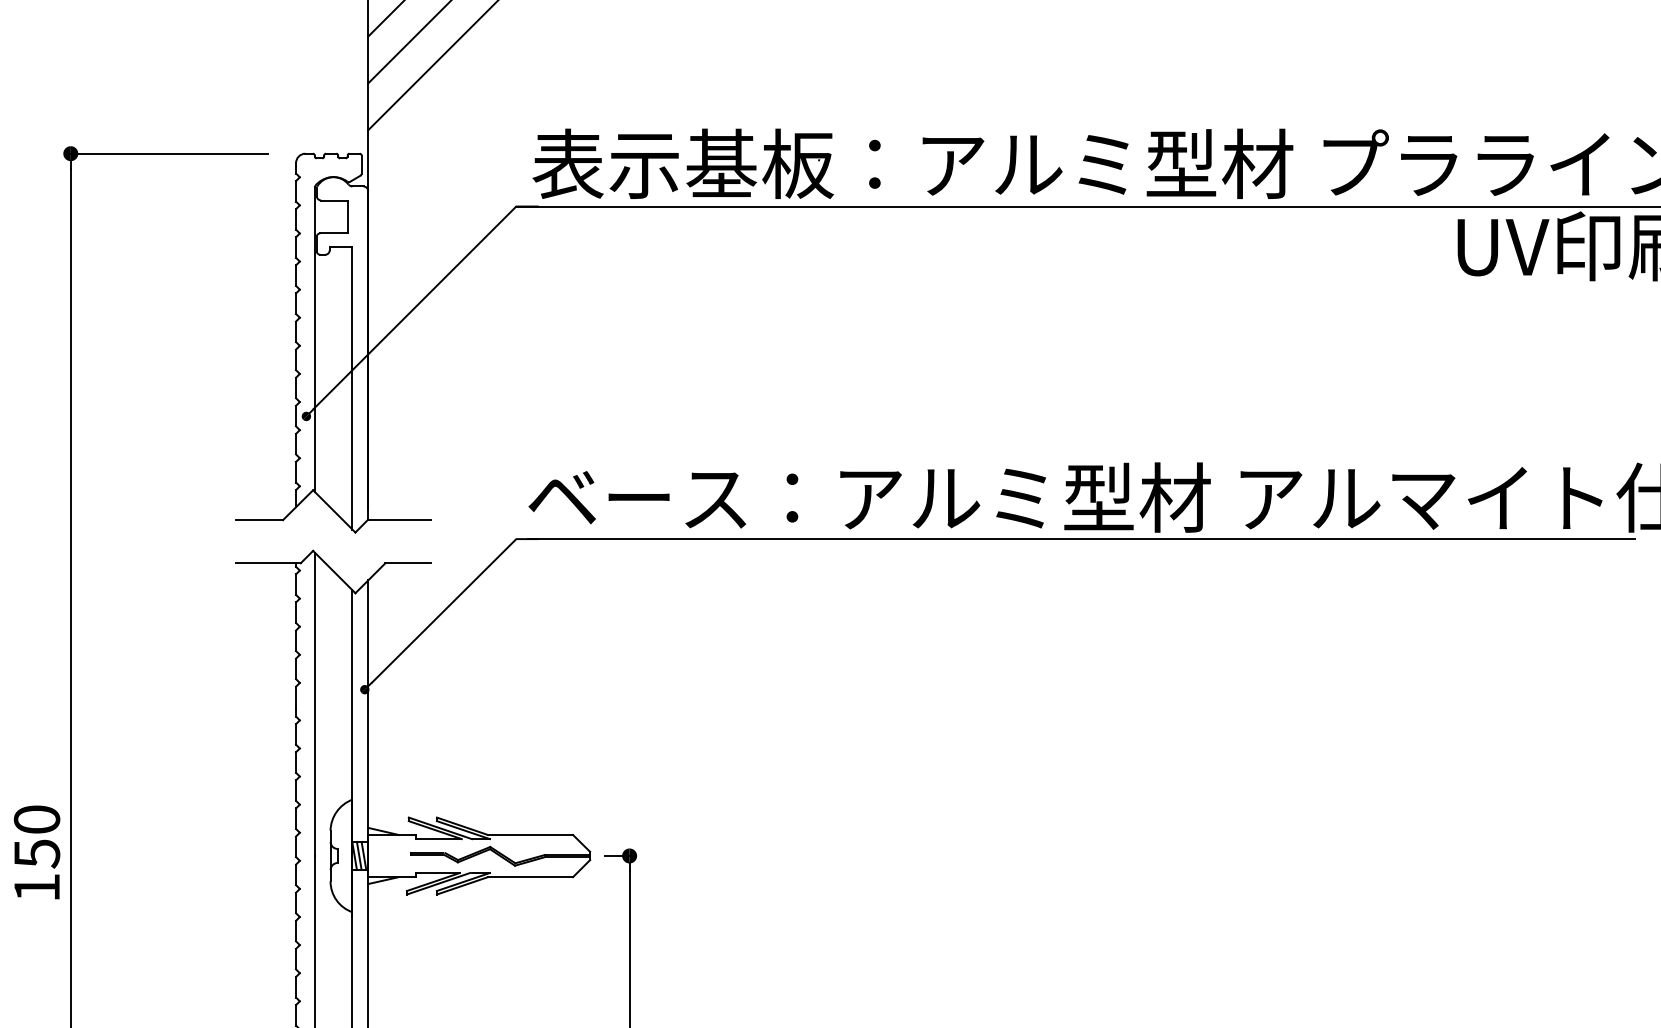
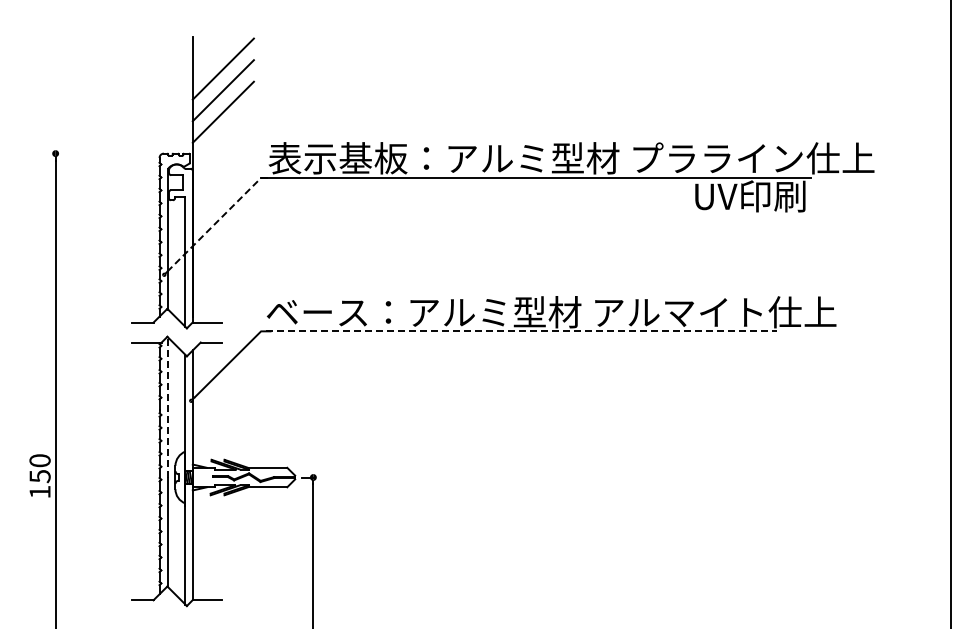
line: (168, 153) -> (100, 153), removed
line: (423, 298) -> (218, 220), solid -> dashed
line: (1083, 539) -> (522, 331), solid -> dashed
line: (315, 704) -> (168, 407), solid -> dashed

